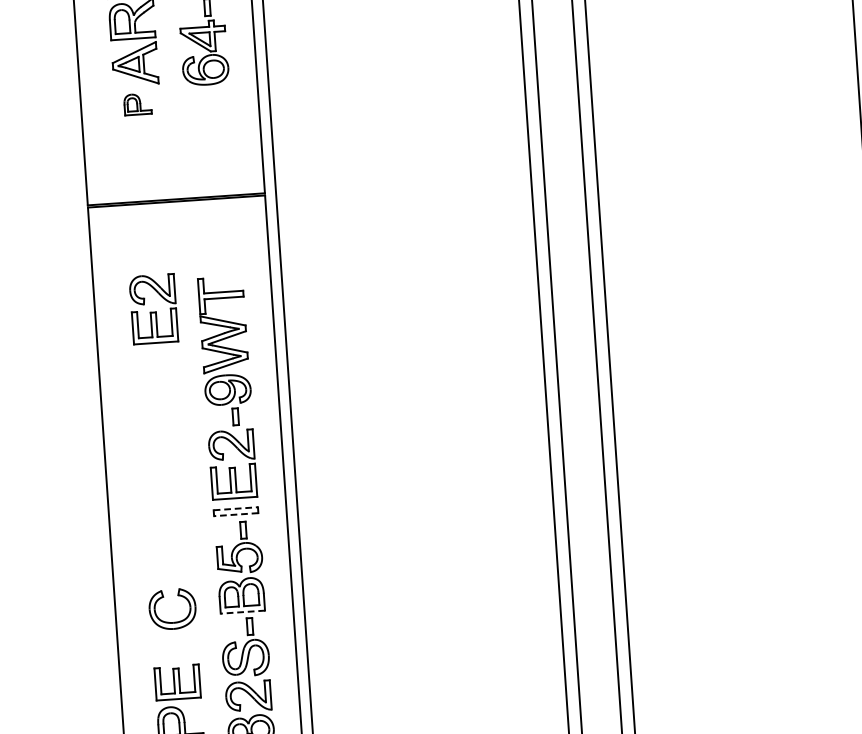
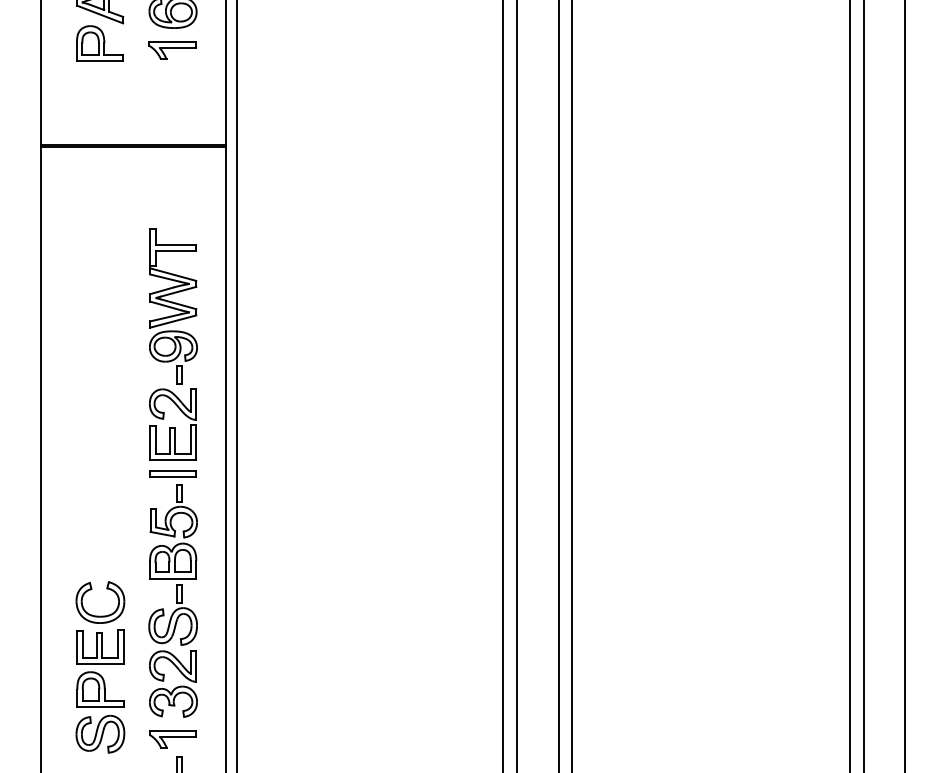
part: (137, 104) -> (99, 43), size x1.67
part: (207, 106) -> (172, 50), added
part: (153, 309) -> (101, 257), removed
line: (236, 508) -> (173, 470), dashed -> solid
line: (235, 514) -> (172, 476), dashed -> solid
line: (242, 612) -> (172, 578), dashed -> solid
part: (173, 621) -> (100, 615), moved

